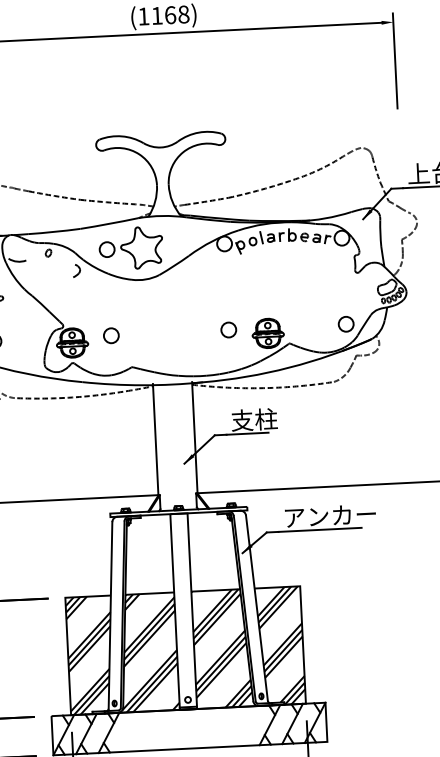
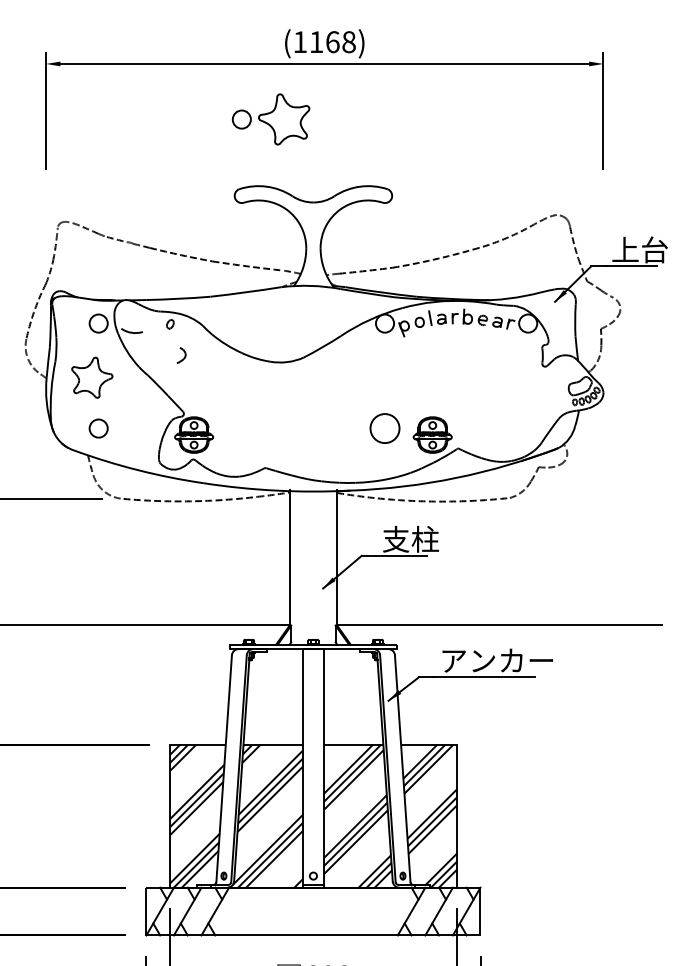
part: (130, 248) -> (270, 119), moved
part: (76, 270) -> (181, 355), moved
circle: (346, 324) -> (528, 428), removed
circle: (228, 329) -> (384, 428), size x1.6
circle: (111, 335) -> (241, 428), removed

